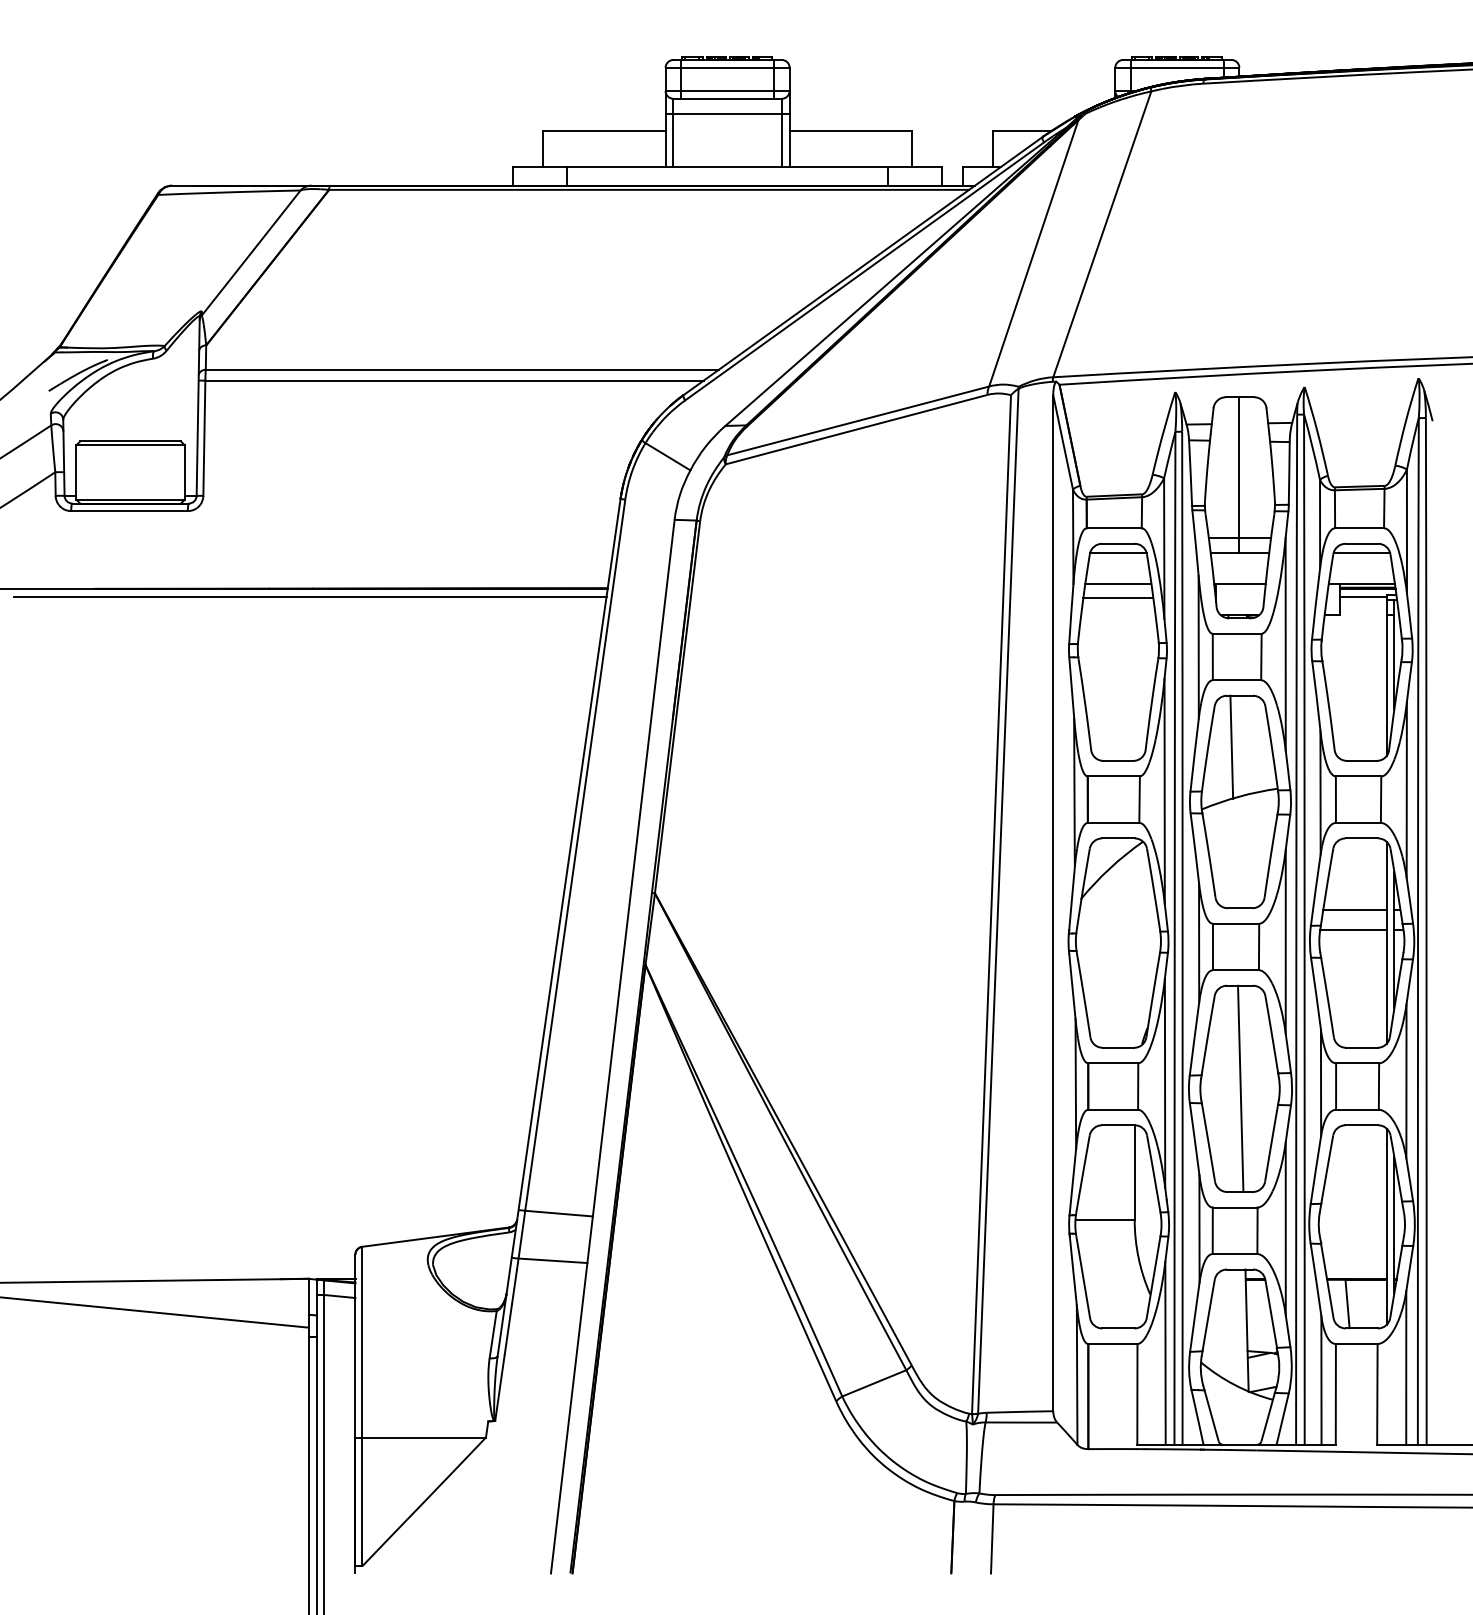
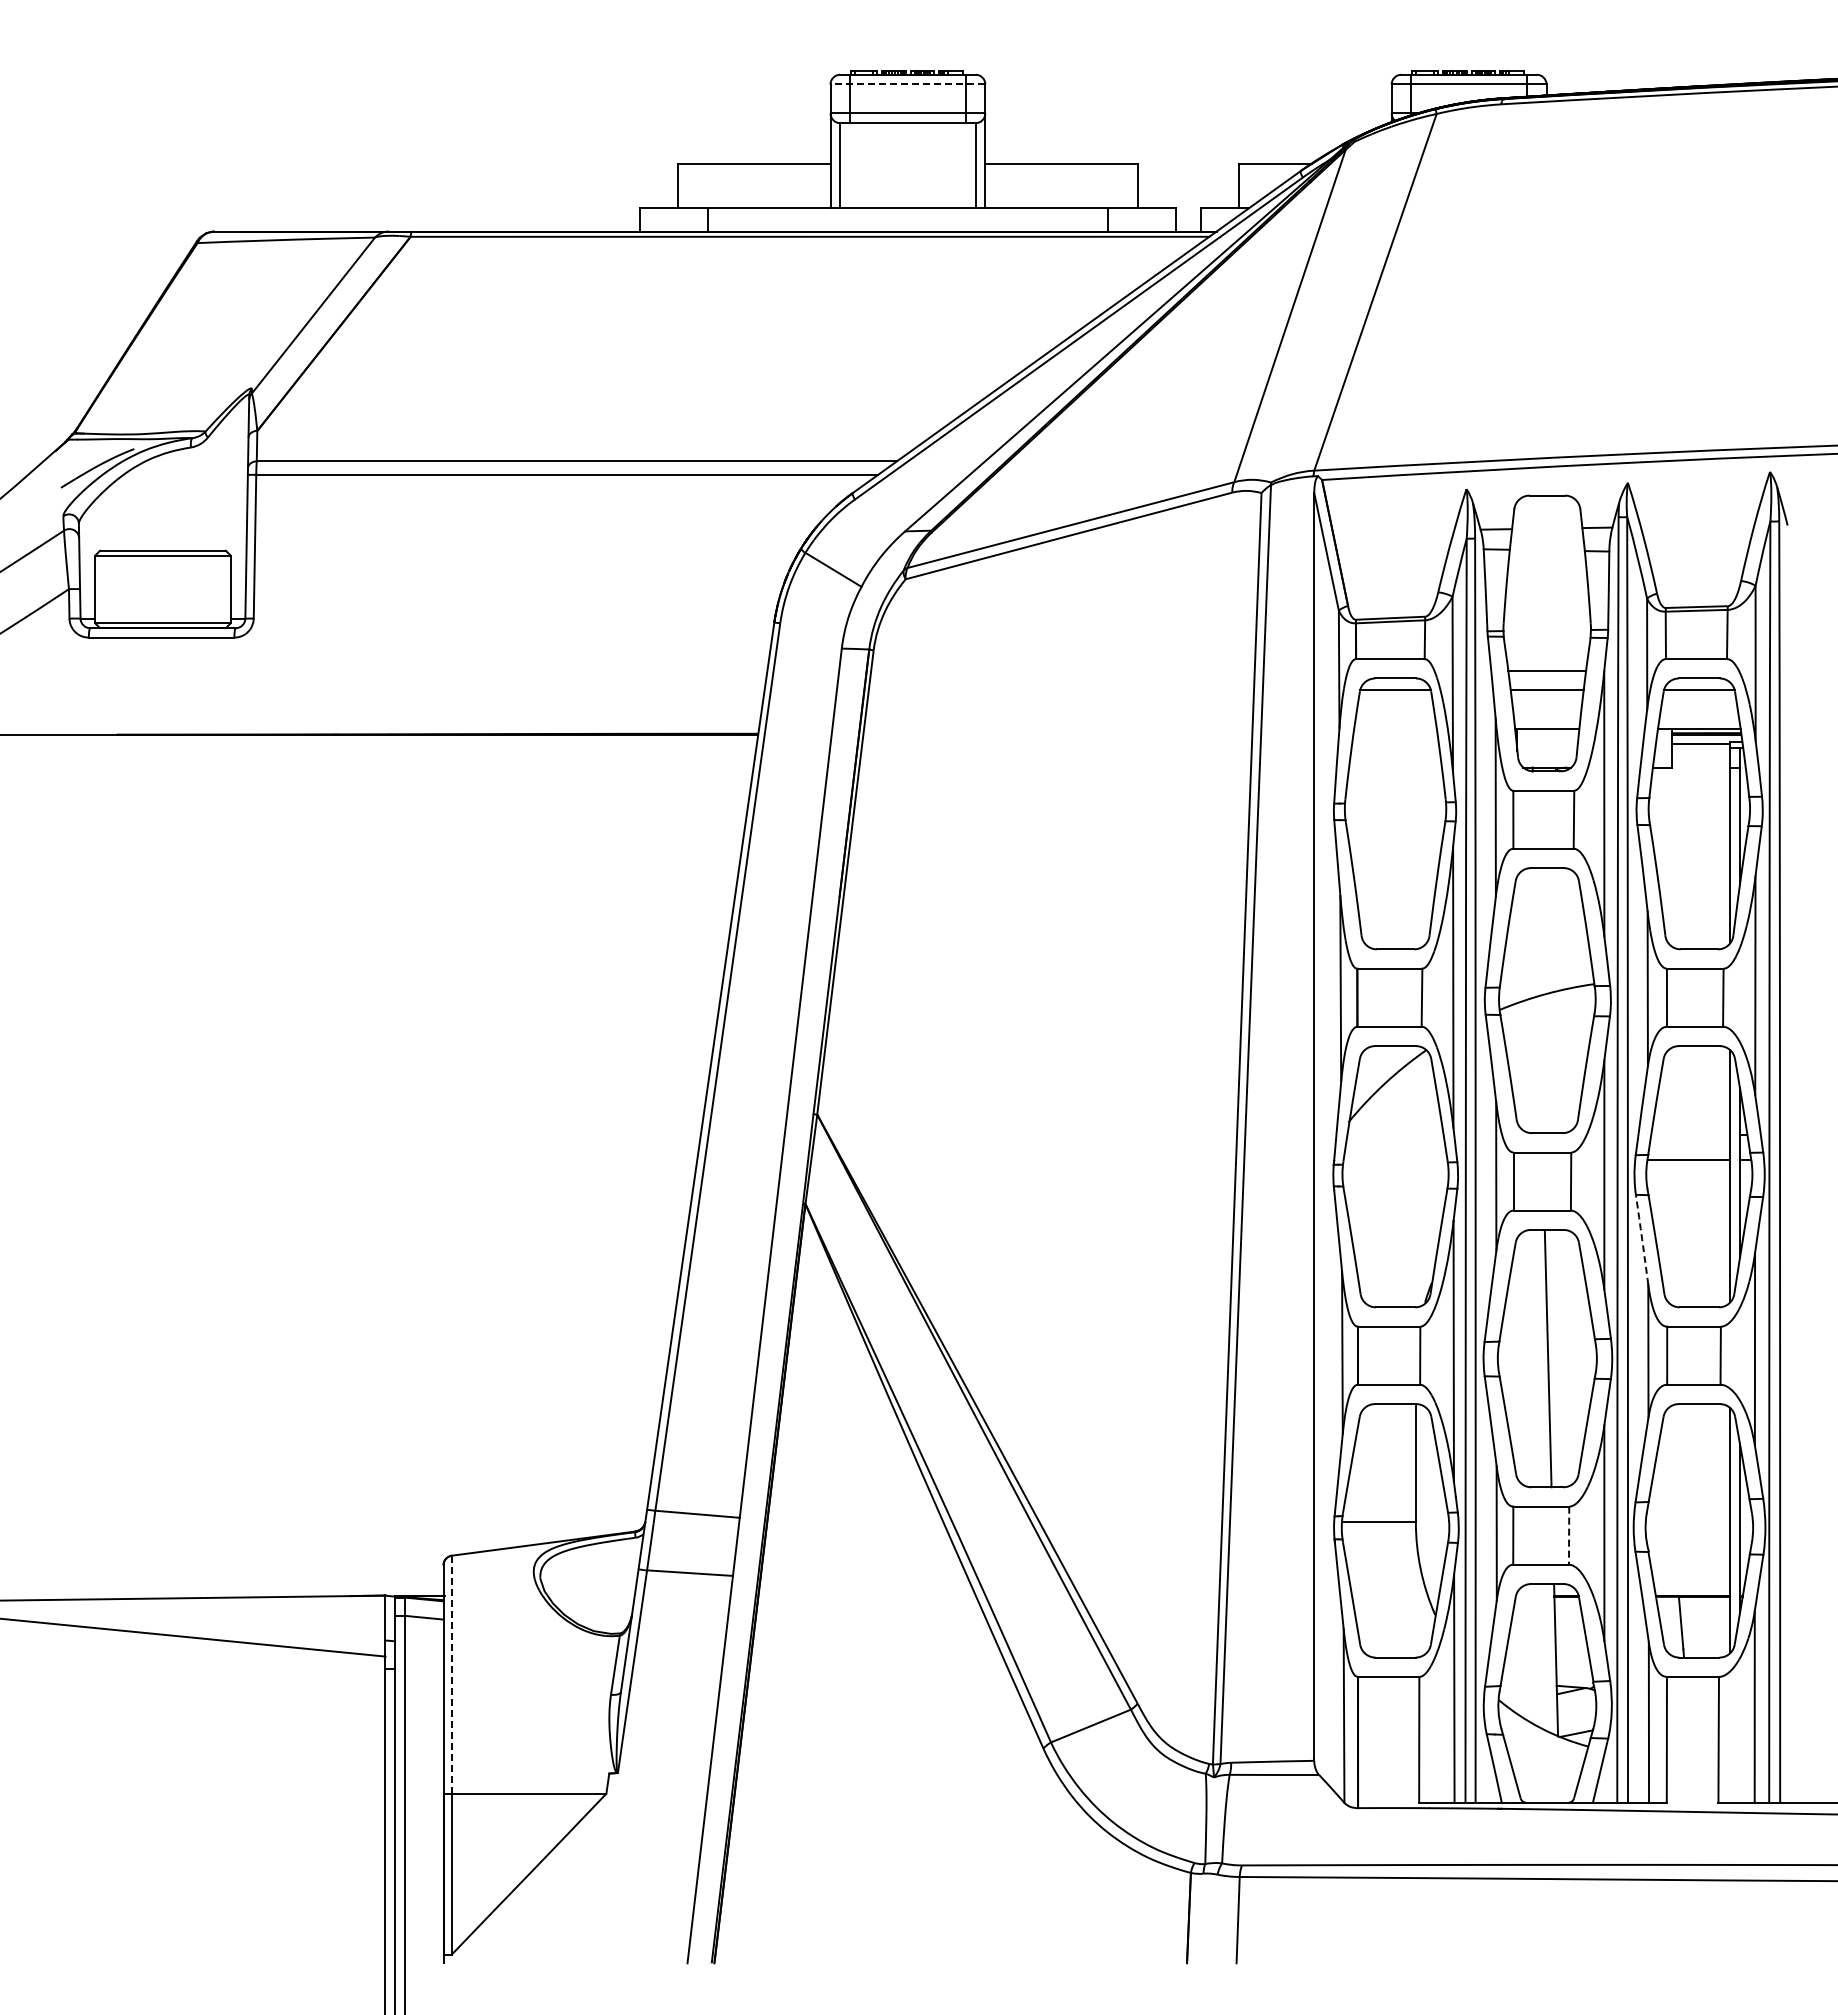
line: (727, 67) -> (907, 84), solid -> dashed
line: (727, 114) -> (907, 142), removed
line: (1239, 474) -> (1546, 592), removed
line: (1118, 583) -> (1395, 728), removed
line: (309, 596) -> (386, 744), removed
line: (1118, 598) -> (1395, 746), removed
line: (1231, 746) -> (1536, 931), removed
line: (1354, 910) -> (1690, 1135), removed
arc: (1316, 993) -> (1642, 1239), solid -> dashed
line: (1257, 1231) -> (1569, 1536), solid -> dashed
line: (361, 1342) -> (451, 1675), solid -> dashed

